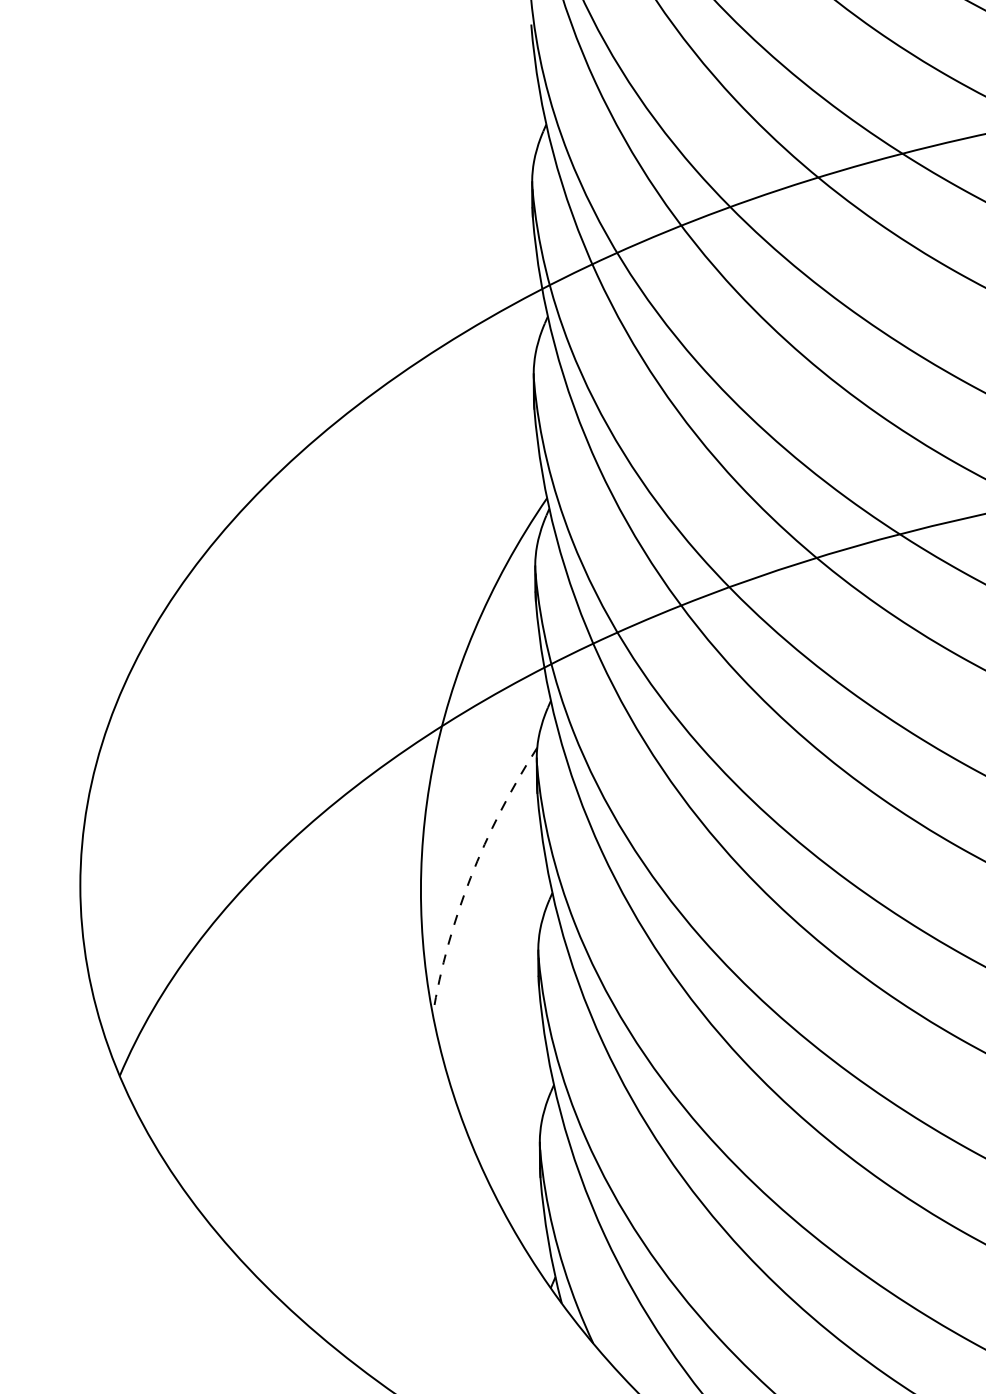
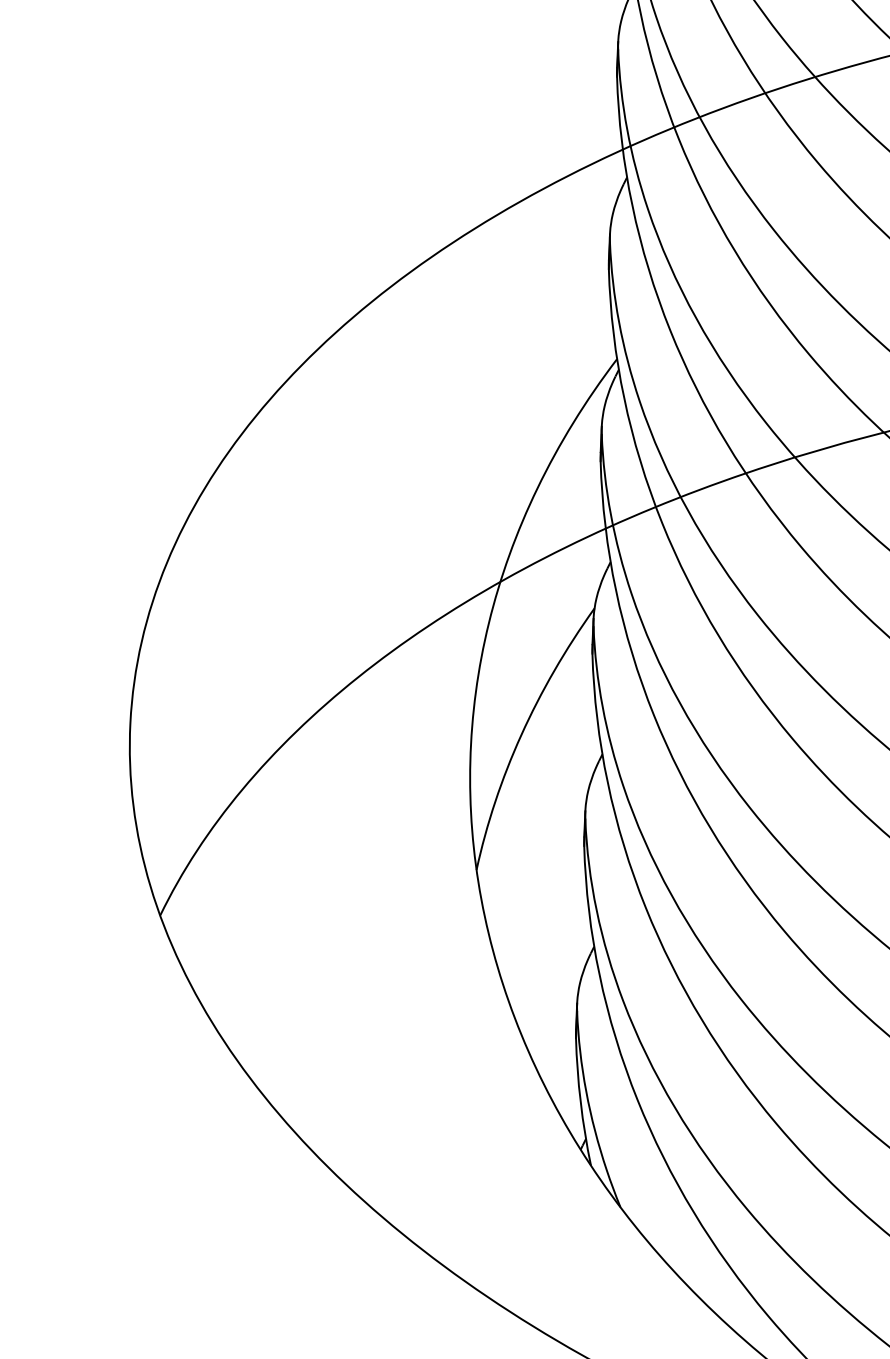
arc: (471, 875) -> (522, 732), dashed -> solid

